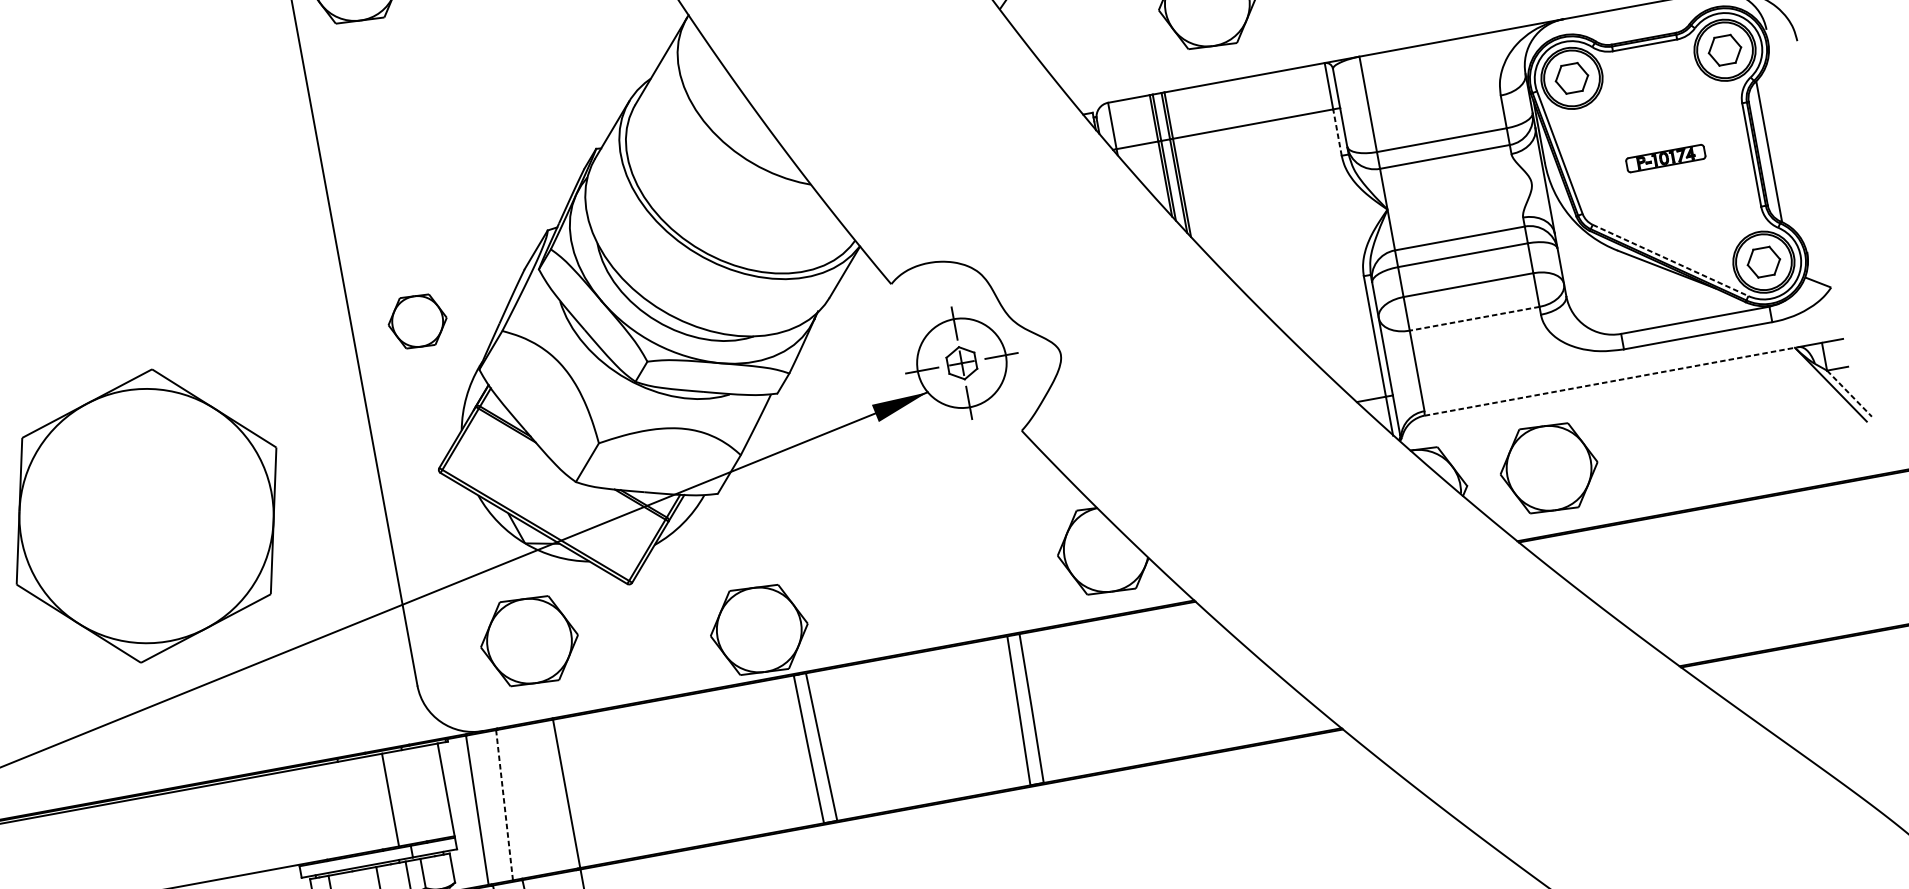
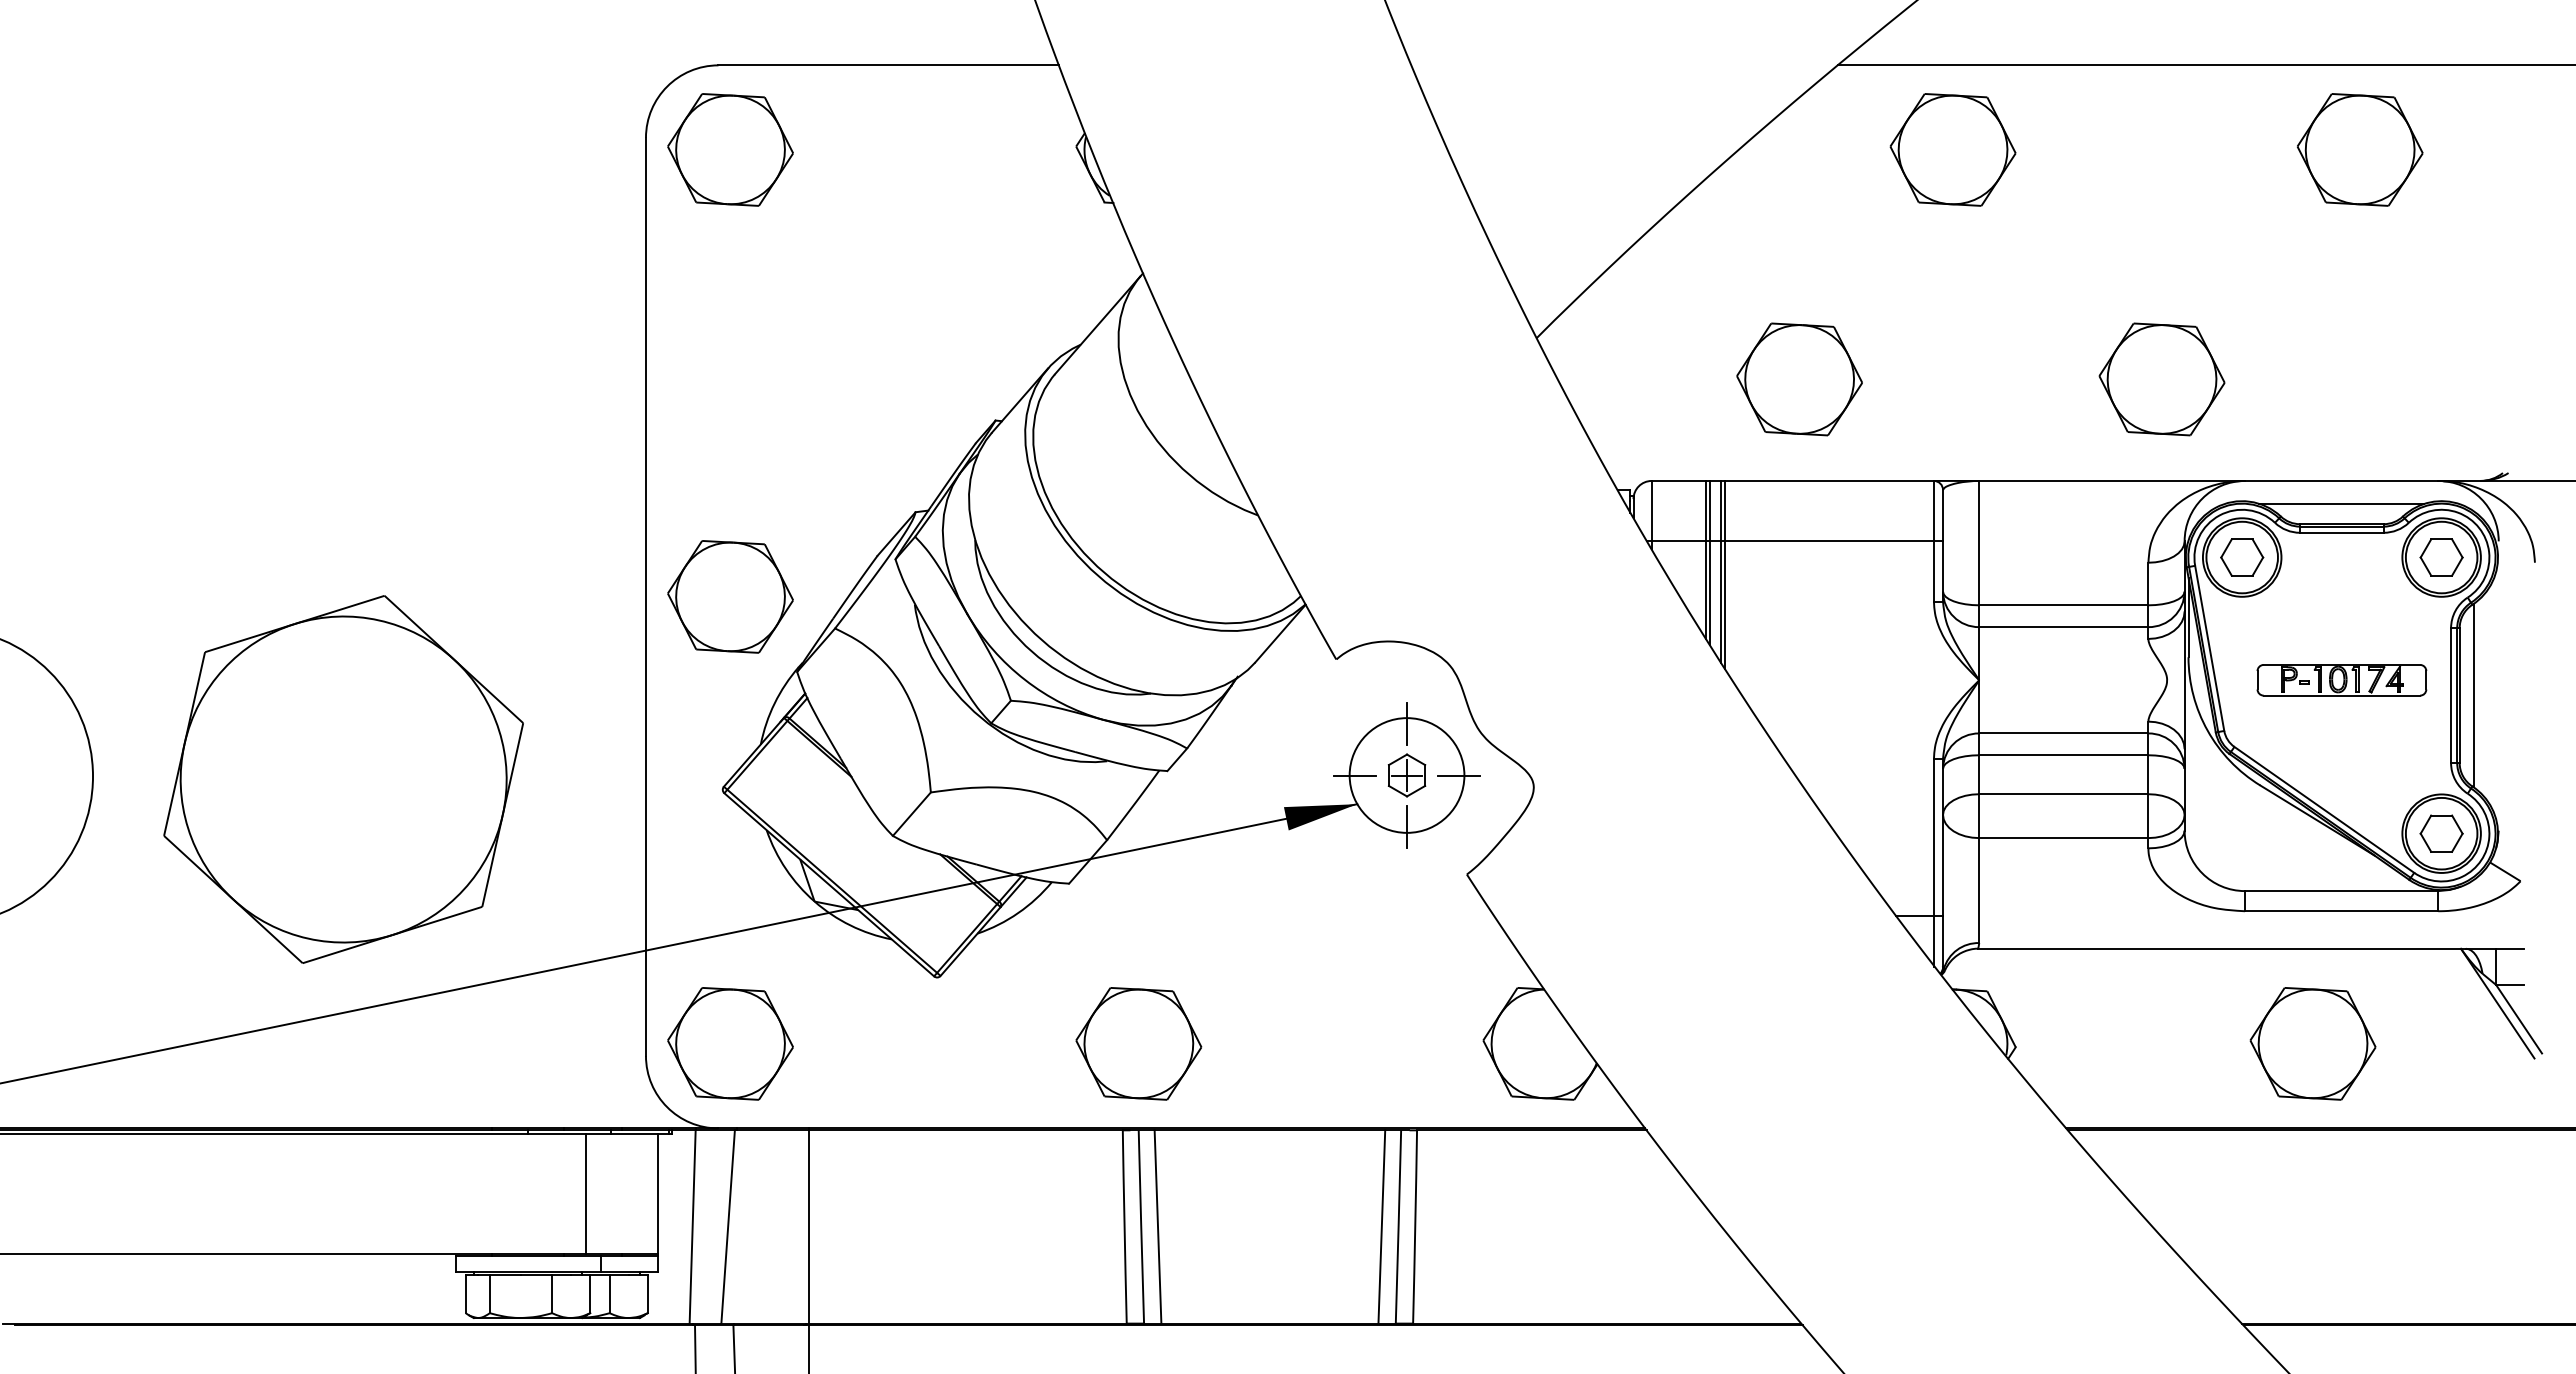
line: (1640, 22) -> (2341, 503), added
line: (1337, 132) -> (1933, 571), dashed -> solid
part: (1665, 158) -> (2341, 680), size x1.67
line: (1670, 260) -> (2324, 809), dashed -> solid
line: (1474, 319) -> (2063, 838), dashed -> solid
part: (417, 321) -> (730, 596), size x1.67
line: (1611, 381) -> (2222, 948), dashed -> solid
line: (1849, 393) -> (2519, 1019), dashed -> solid
part: (1548, 468) -> (2312, 1043), moved
part: (758, 629) -> (1138, 1043), moved
part: (529, 640) -> (730, 1043), moved
line: (1005, 712) -> (1381, 1226), added
line: (833, 744) -> (1157, 1226), added
line: (504, 804) -> (728, 1226), dashed -> solid

